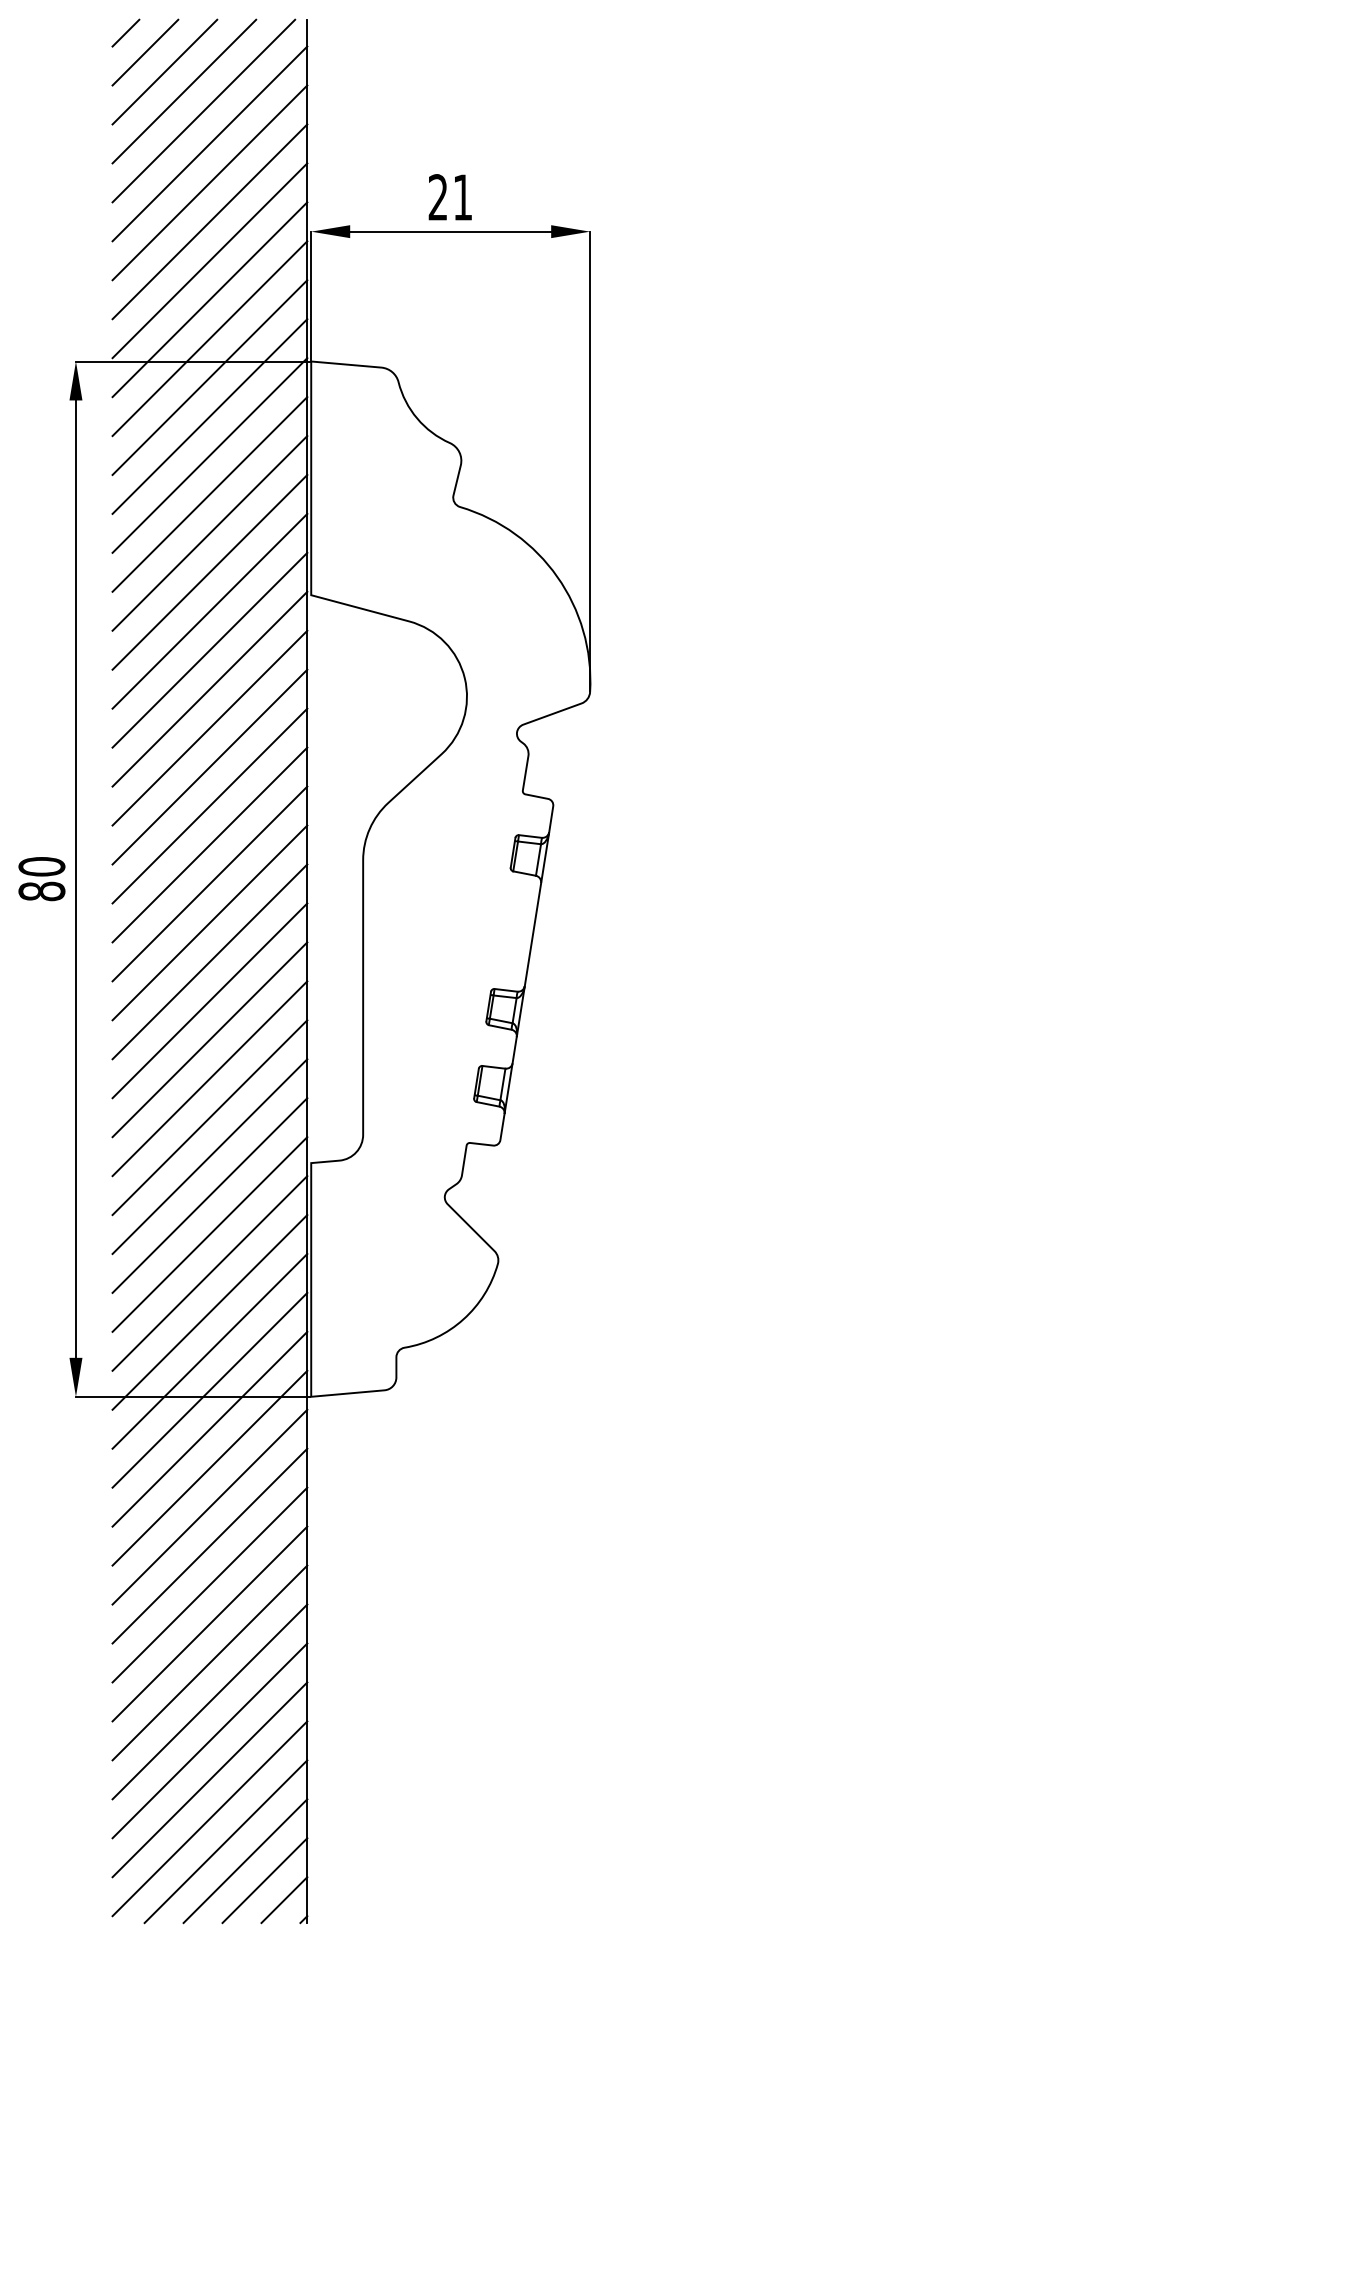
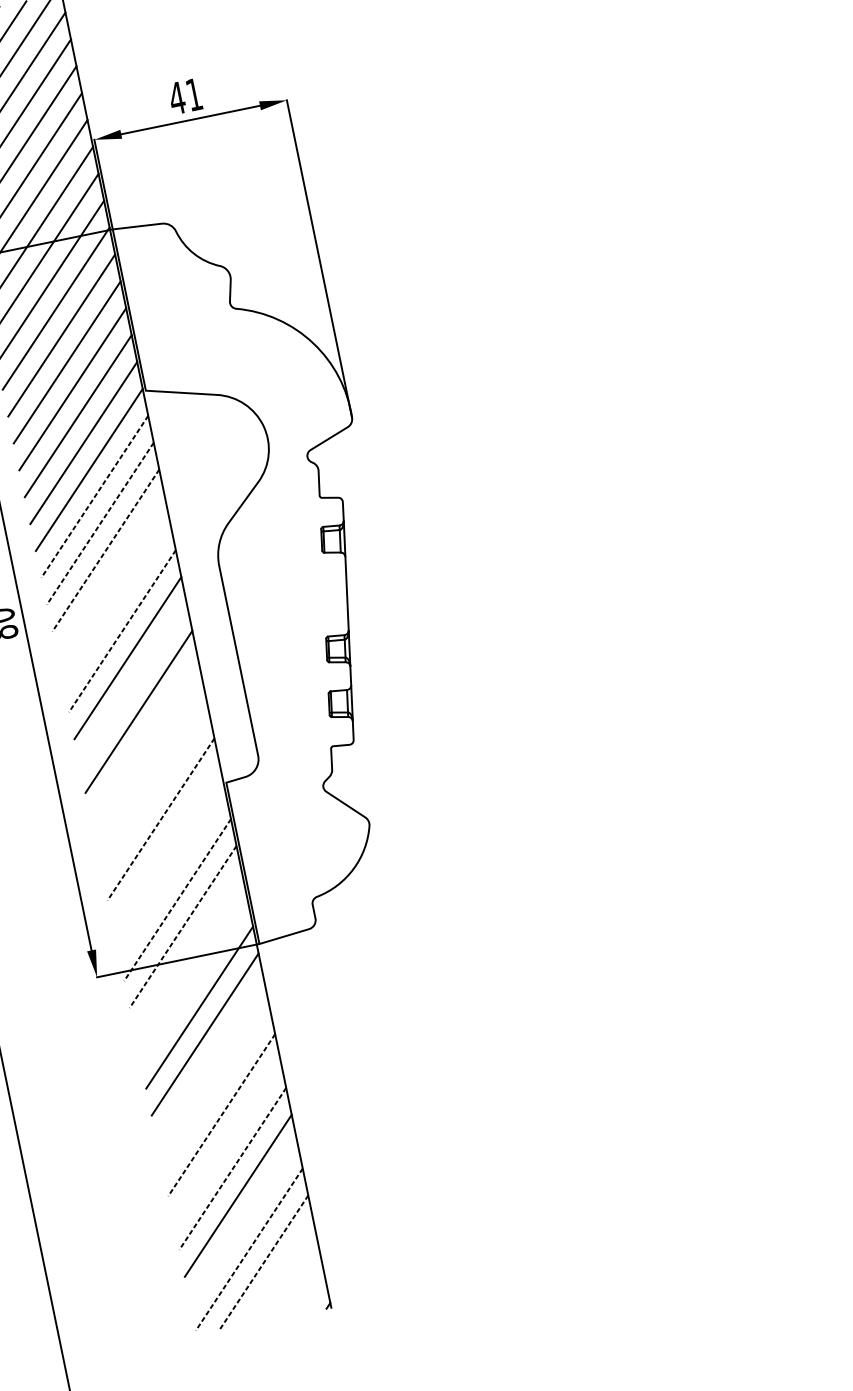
text: (437, 197) -> (176, 98), 21 -> 41
line: (209, 728) -> (94, 497), solid -> dashed
line: (209, 767) -> (100, 524), solid -> dashed
line: (209, 806) -> (105, 550), solid -> dashed
line: (209, 844) -> (111, 577), removed
line: (209, 883) -> (116, 604), removed
line: (209, 922) -> (122, 631), solid -> dashed
line: (209, 1000) -> (133, 684), removed
line: (209, 1078) -> (144, 738), removed
line: (209, 1117) -> (149, 765), removed
line: (209, 1156) -> (155, 792), removed
line: (209, 1195) -> (160, 819), solid -> dashed
line: (209, 1234) -> (166, 846), removed
line: (209, 1273) -> (171, 873), removed
line: (209, 1312) -> (177, 900), solid -> dashed
line: (209, 1351) -> (182, 927), solid -> dashed
line: (209, 1389) -> (188, 953), removed
line: (209, 1428) -> (193, 980), removed
line: (209, 1545) -> (210, 1061), removed
line: (209, 1584) -> (215, 1087), removed
line: (209, 1624) -> (221, 1115), solid -> dashed
line: (209, 1662) -> (226, 1141), removed
line: (209, 1701) -> (232, 1168), solid -> dashed
line: (209, 1779) -> (243, 1222), removed
line: (209, 1818) -> (249, 1249), solid -> dashed
line: (225, 1842) -> (263, 1263), solid -> dashed
line: (245, 1861) -> (279, 1274), removed
line: (264, 1880) -> (295, 1284), removed
line: (284, 1900) -> (312, 1295), removed

